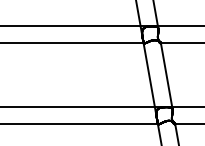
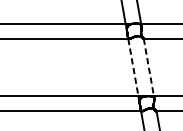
line: (149, 75) -> (133, 67), solid -> dashed
line: (166, 75) -> (148, 67), solid -> dashed

